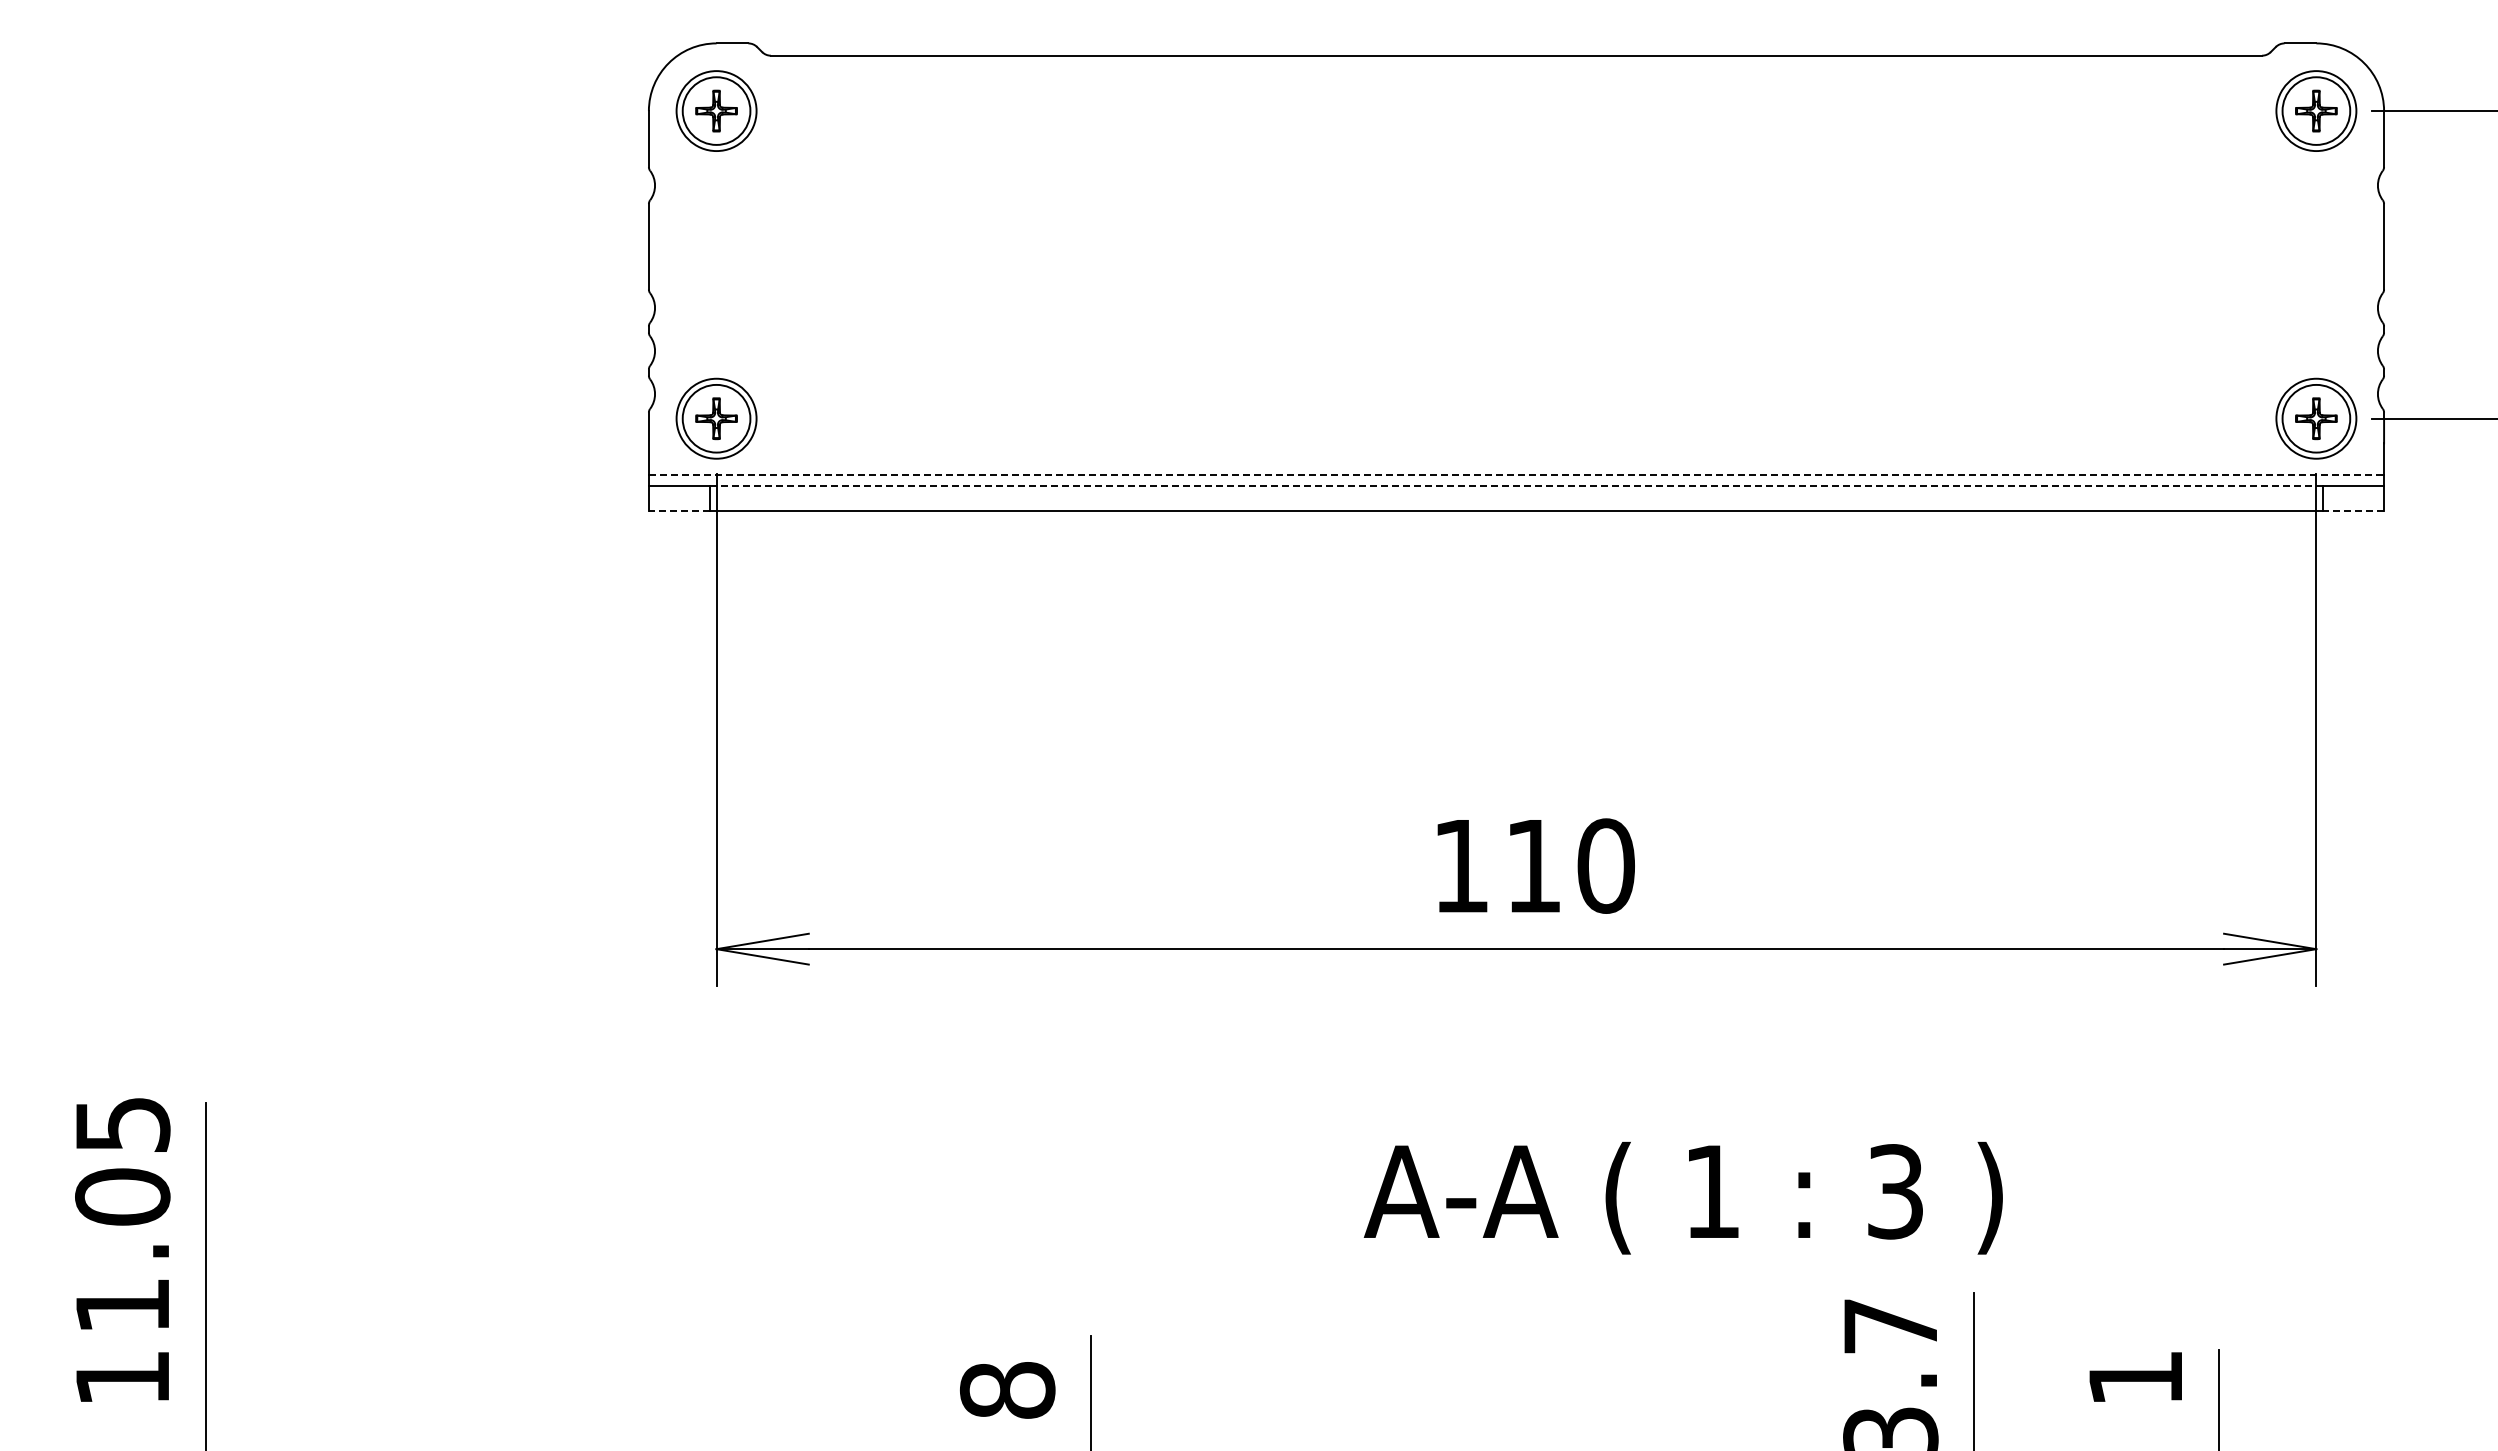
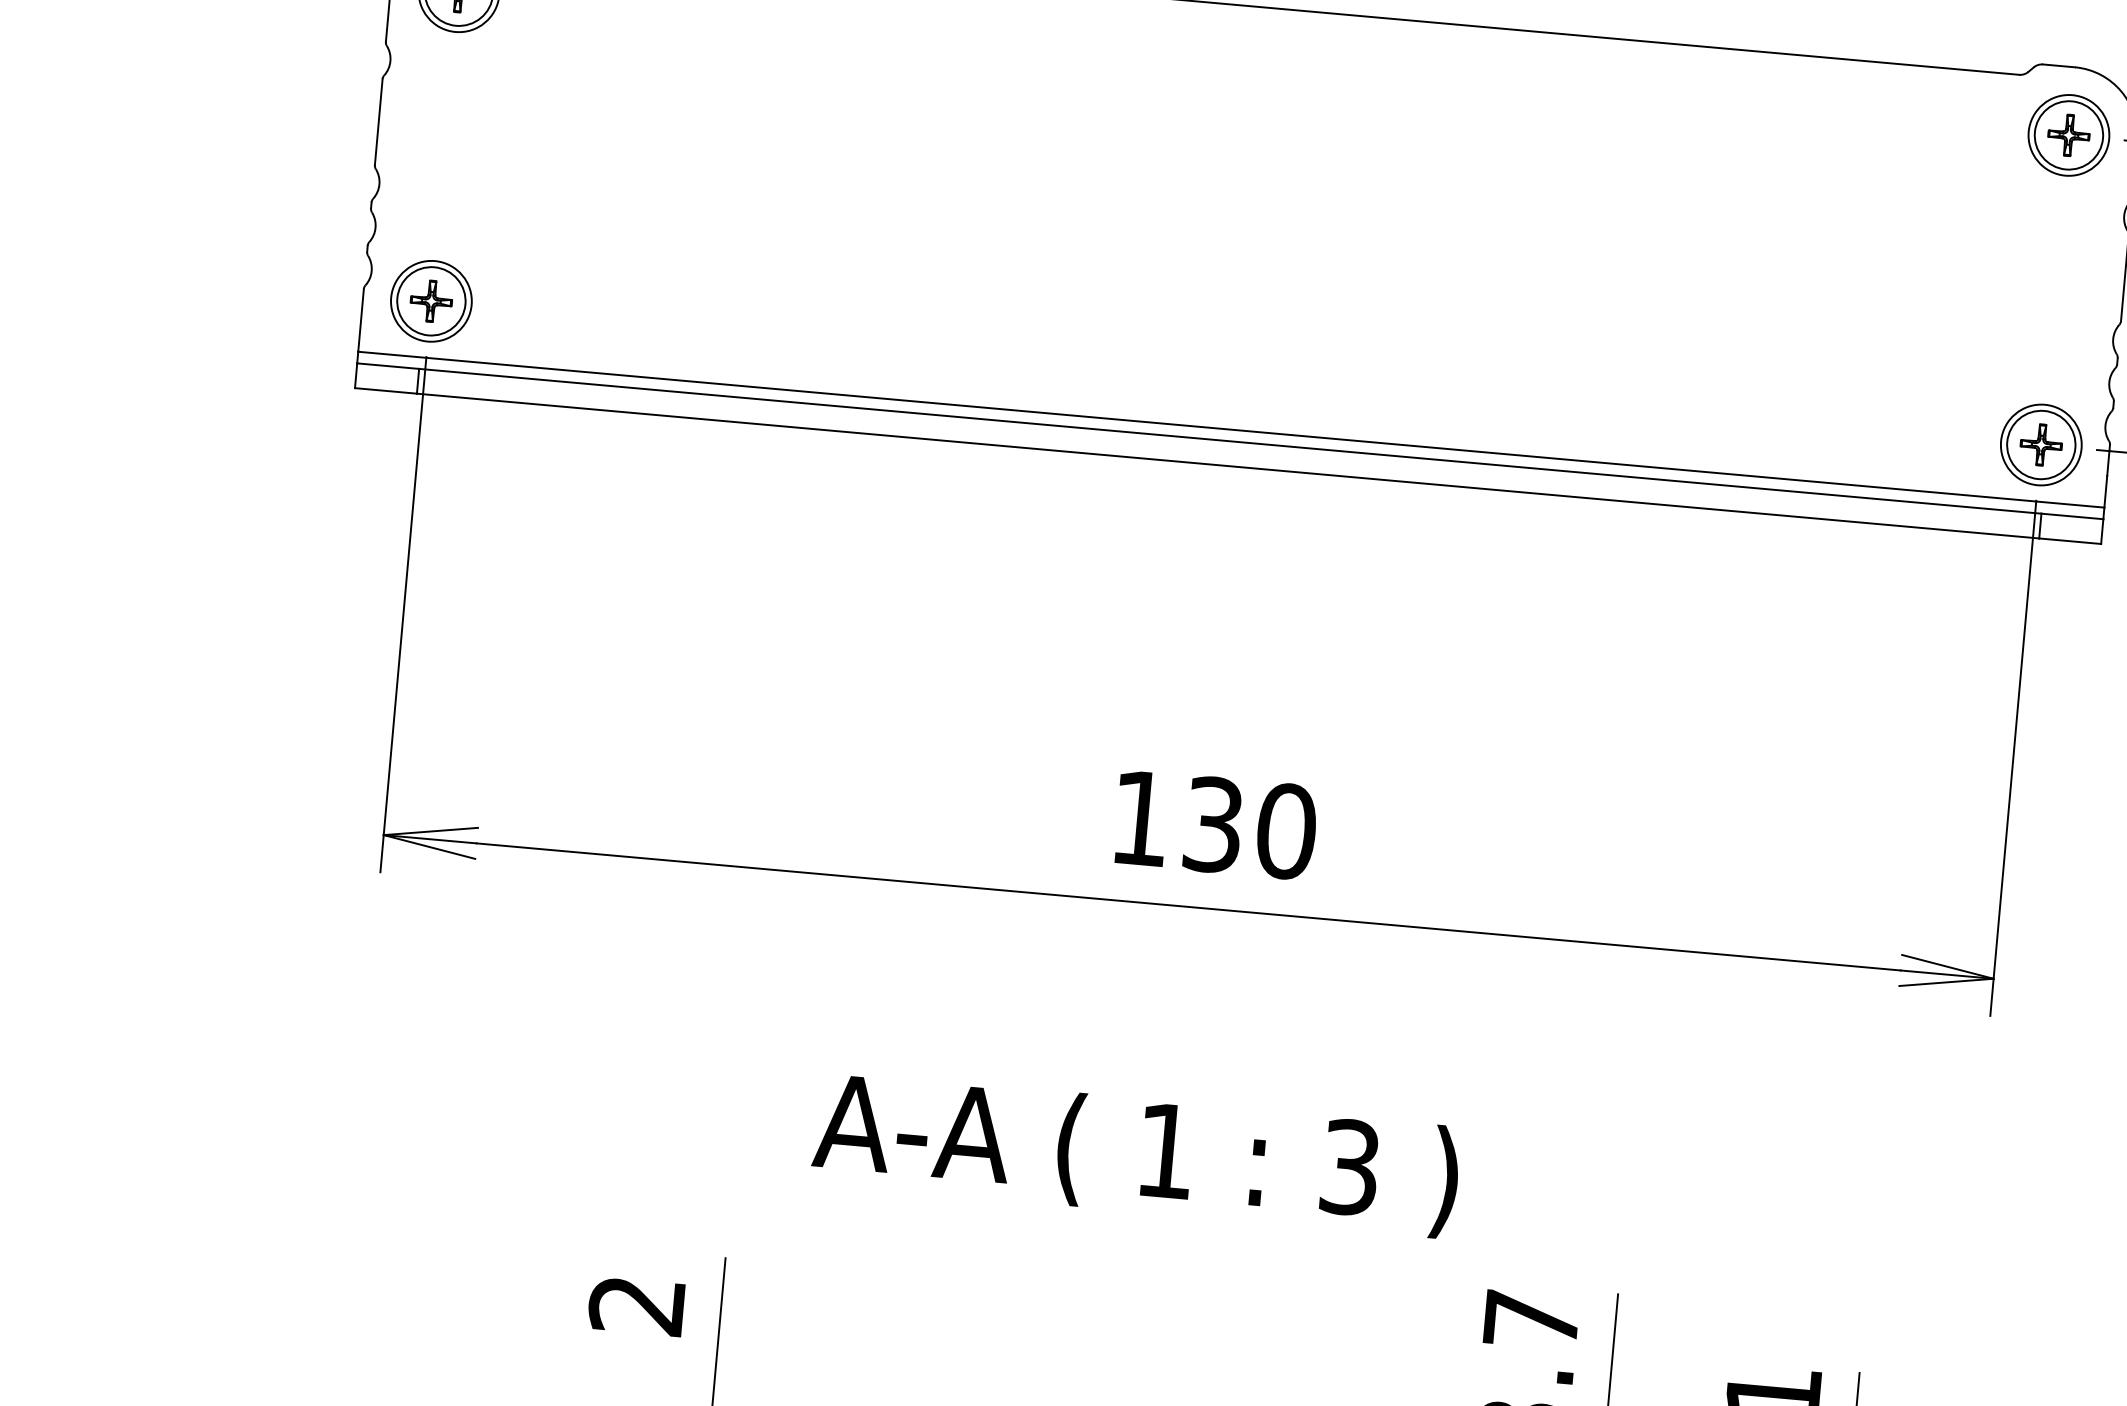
line: (1516, 474) -> (1231, 429), dashed -> solid
line: (1516, 486) -> (1230, 441), dashed -> solid
line: (679, 511) -> (385, 391), dashed -> solid
line: (2353, 511) -> (2070, 541), dashed -> solid
text: (1533, 865) -> (1213, 824), 110 -> 130
text: (1682, 1198) -> (1135, 1155), moved
text: (1007, 1390) -> (636, 1305), 8 -> 2

